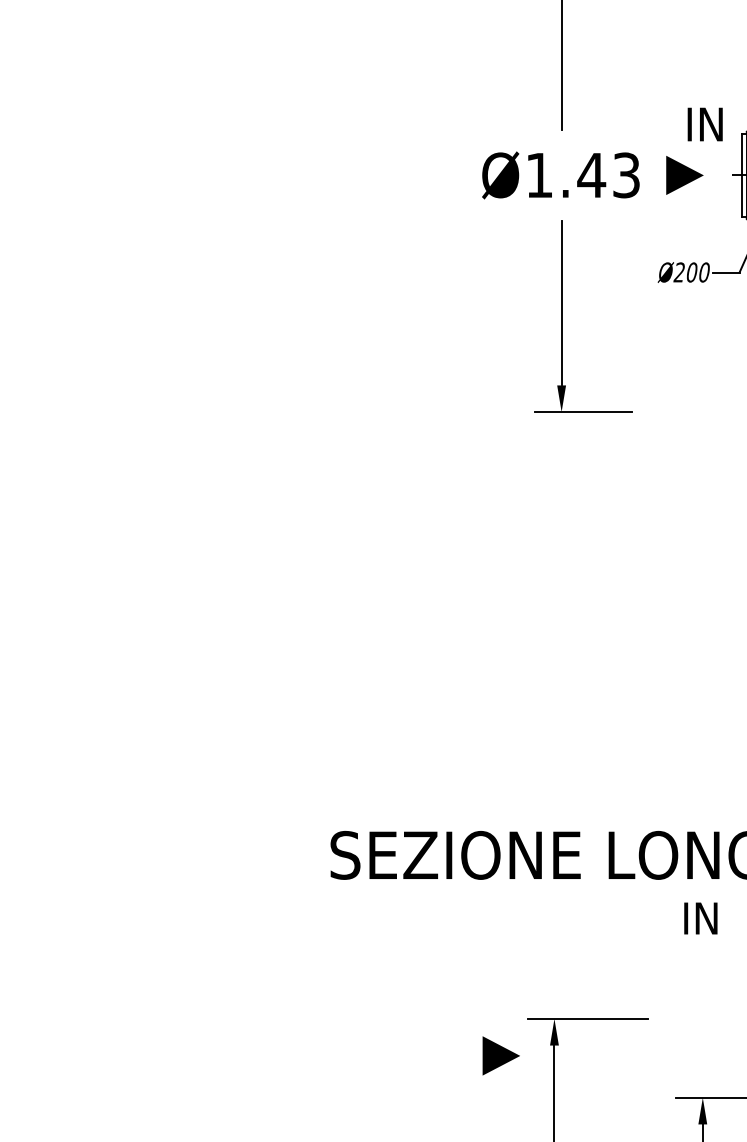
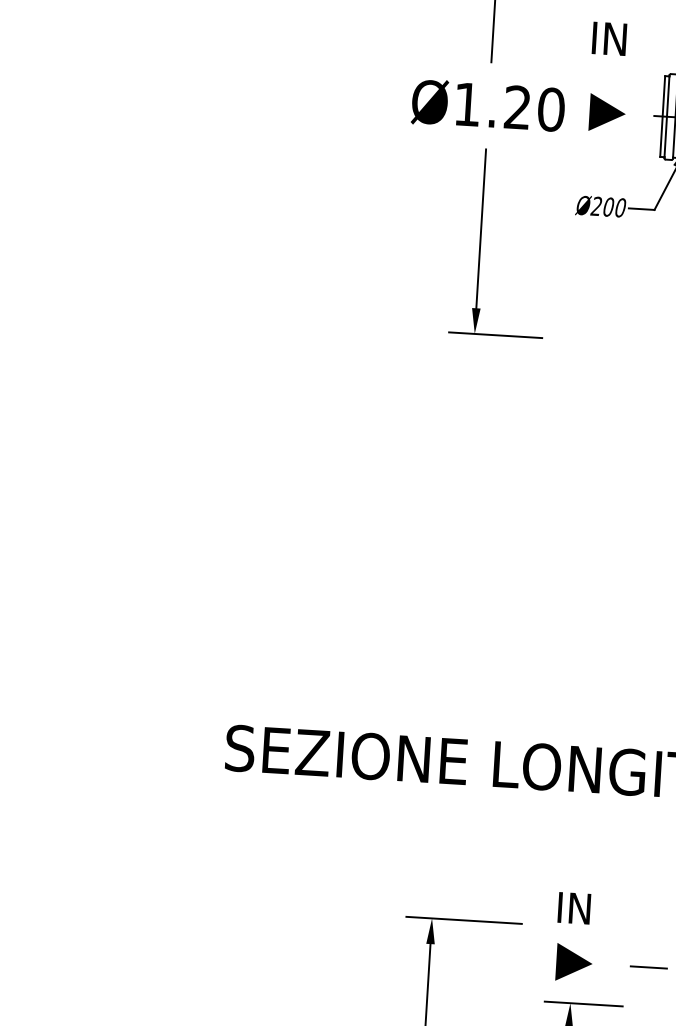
text: (704, 124) -> (608, 38), moved
text: (608, 175) -> (533, 108), Ø1.43 -> Ø1.20
text: (700, 918) -> (573, 908), moved
line: (500, 1055) -> (573, 962), moved

